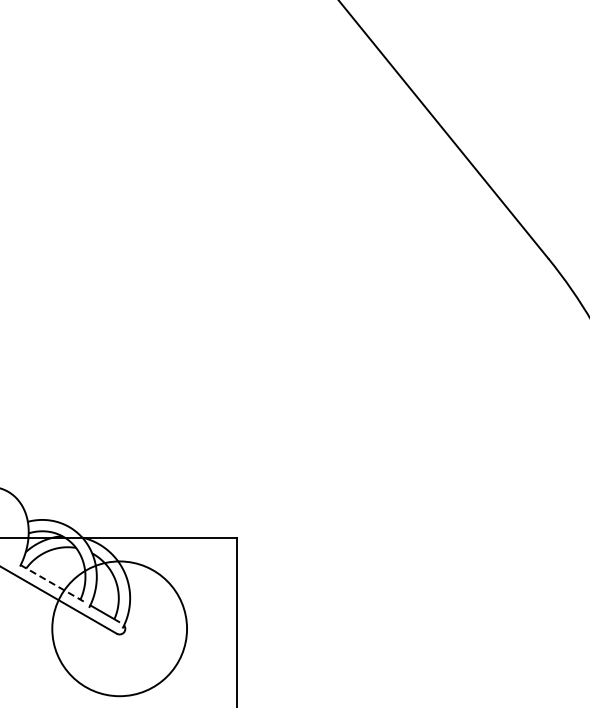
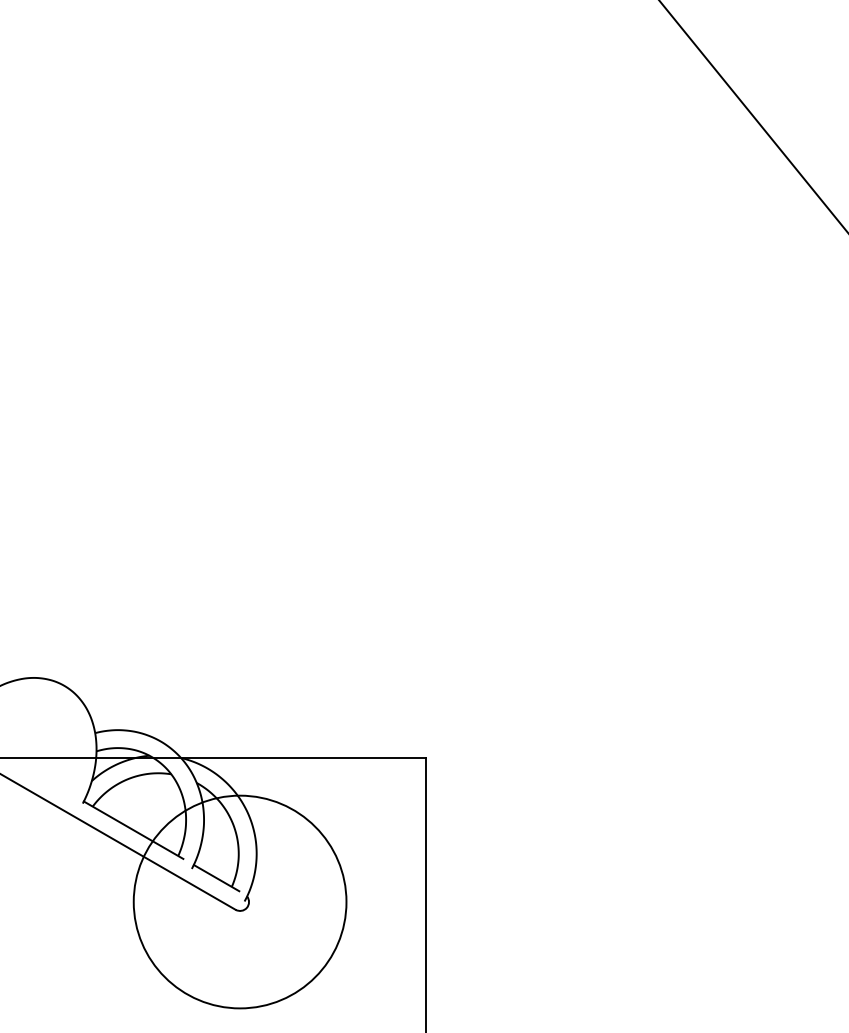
line: (51, 583) -> (132, 830), dashed -> solid

